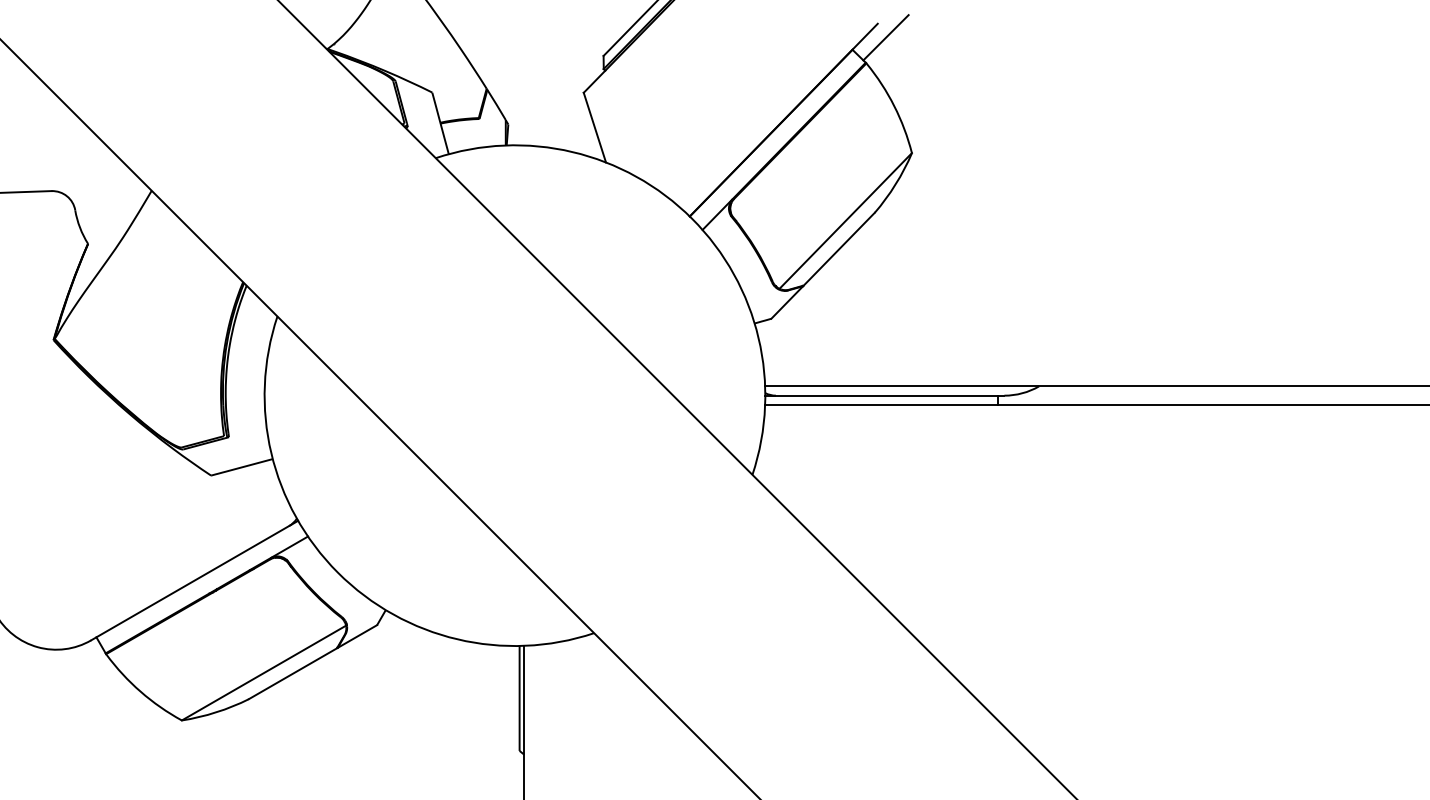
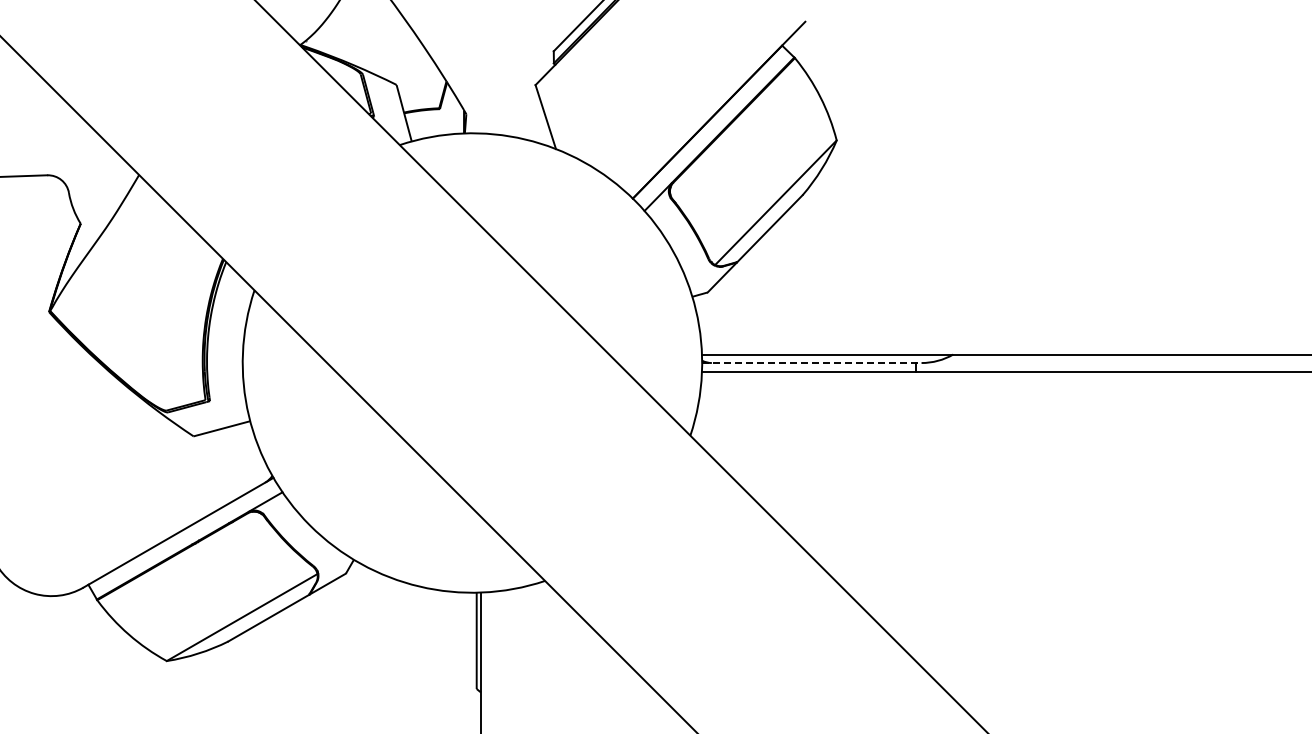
line: (885, 37) -> (812, 34), removed
line: (884, 396) -> (811, 363), solid -> dashed

